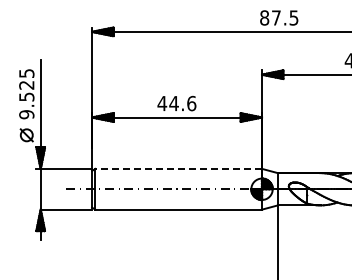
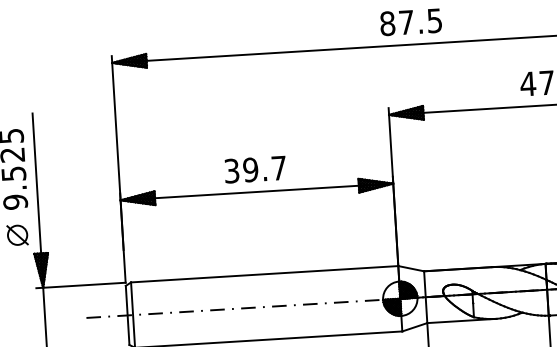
text: (176, 103) -> (254, 169), 44.6 -> 39.7
line: (178, 168) -> (264, 273), dashed -> solid

